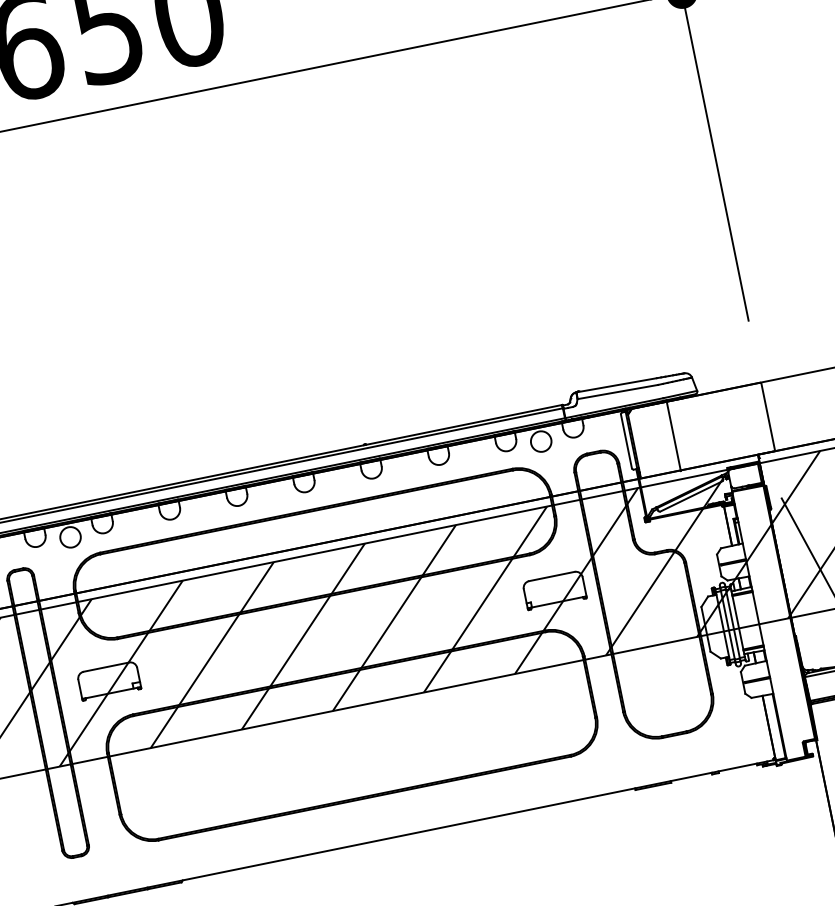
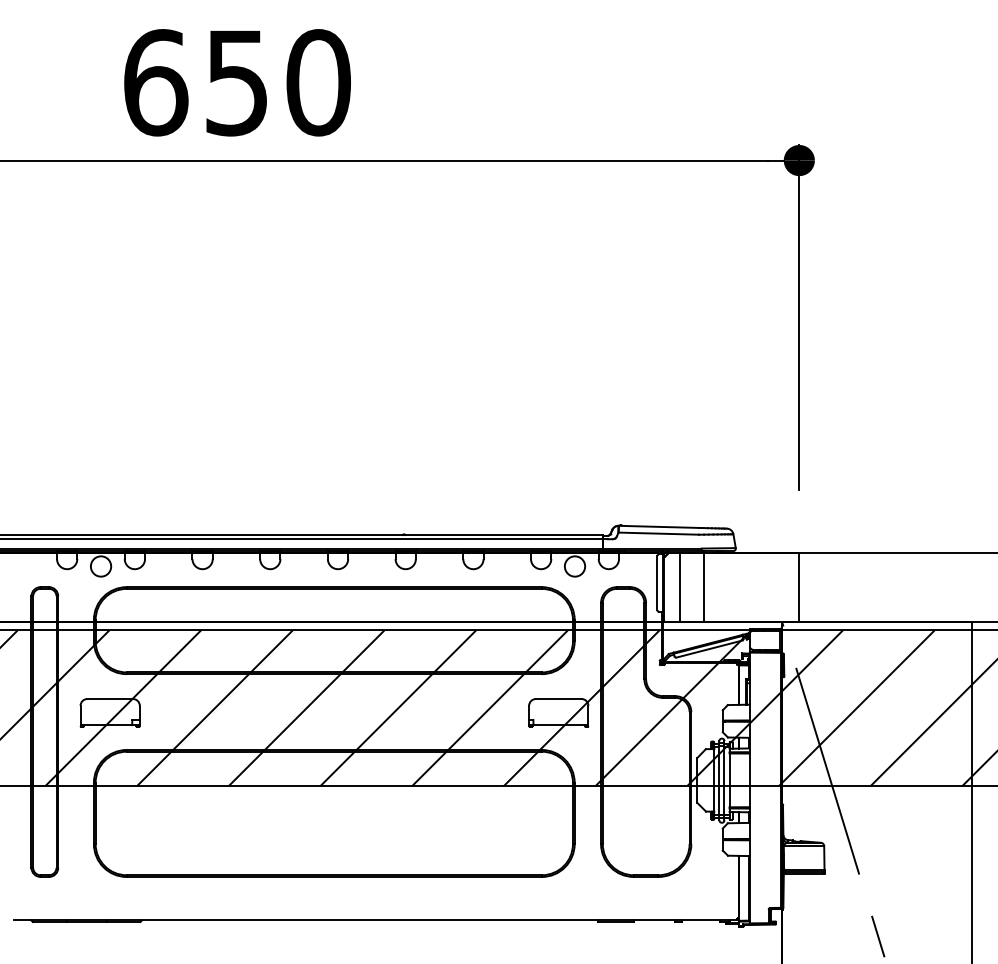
line: (650, 440) -> (680, 586), added

